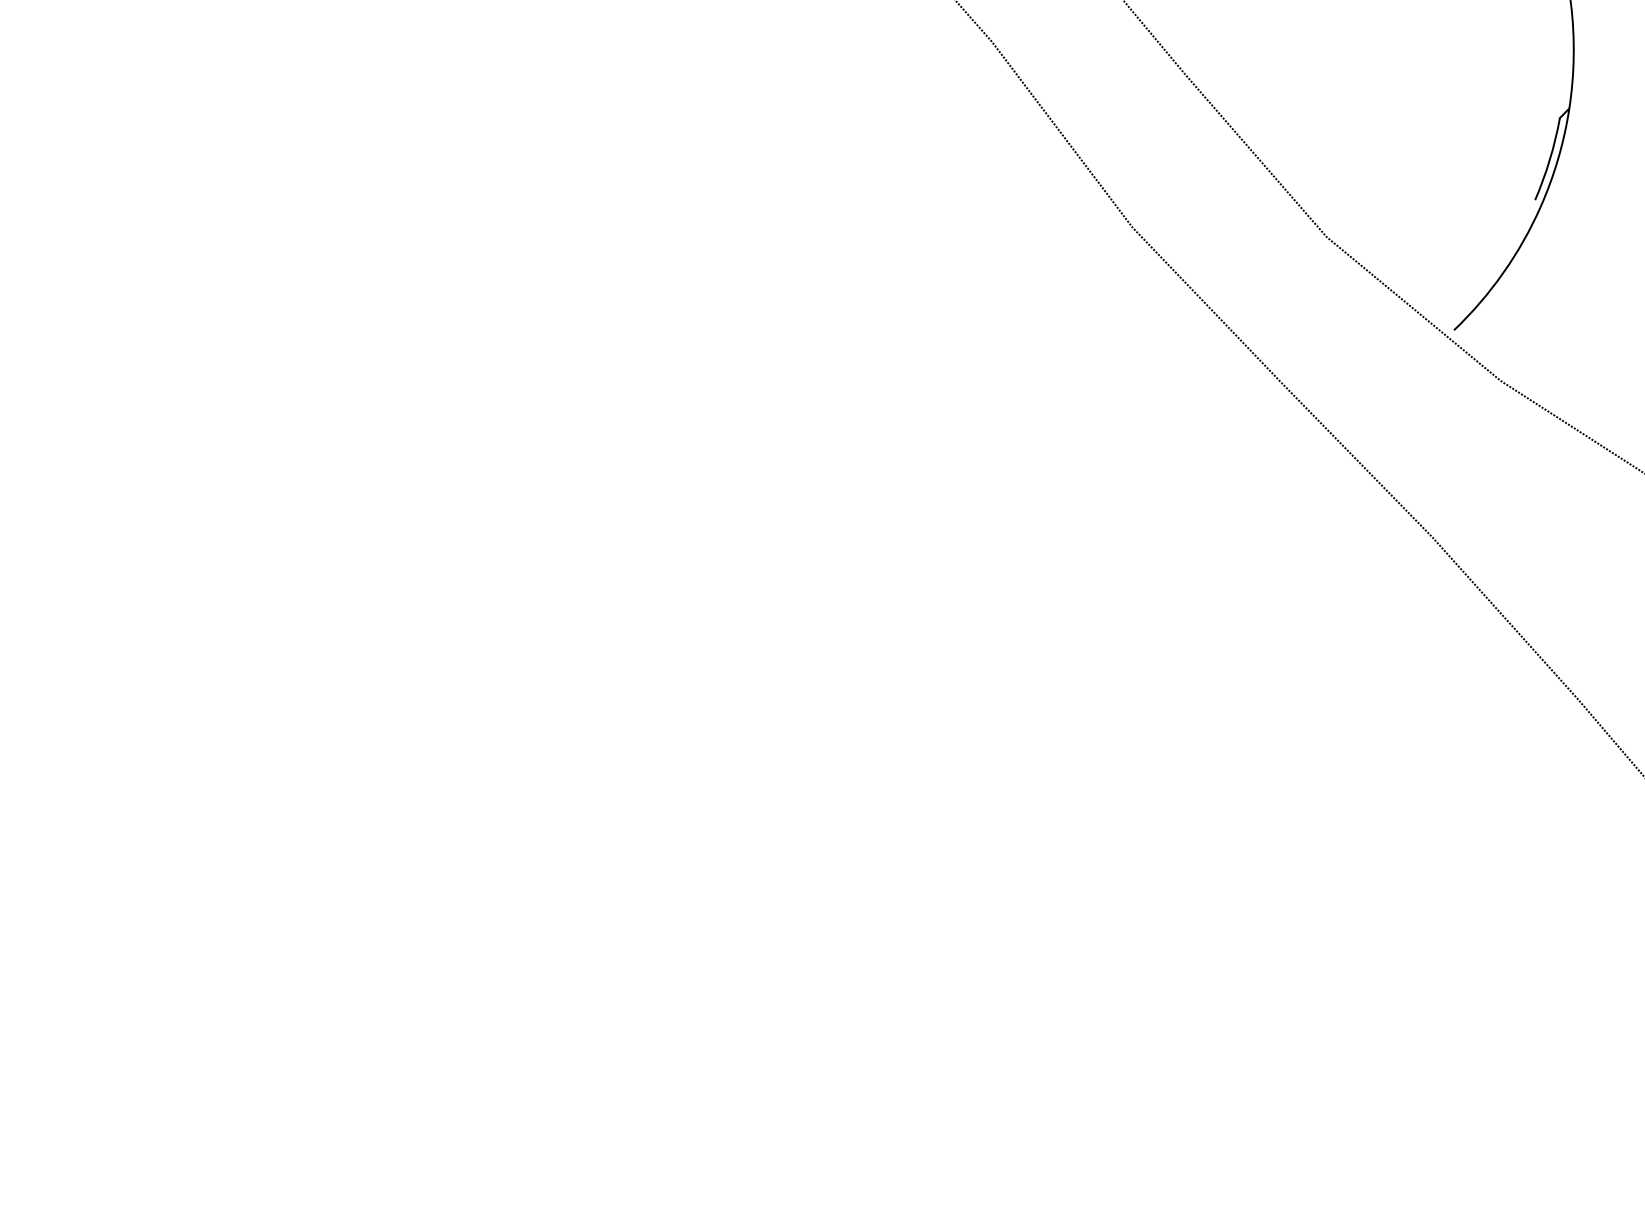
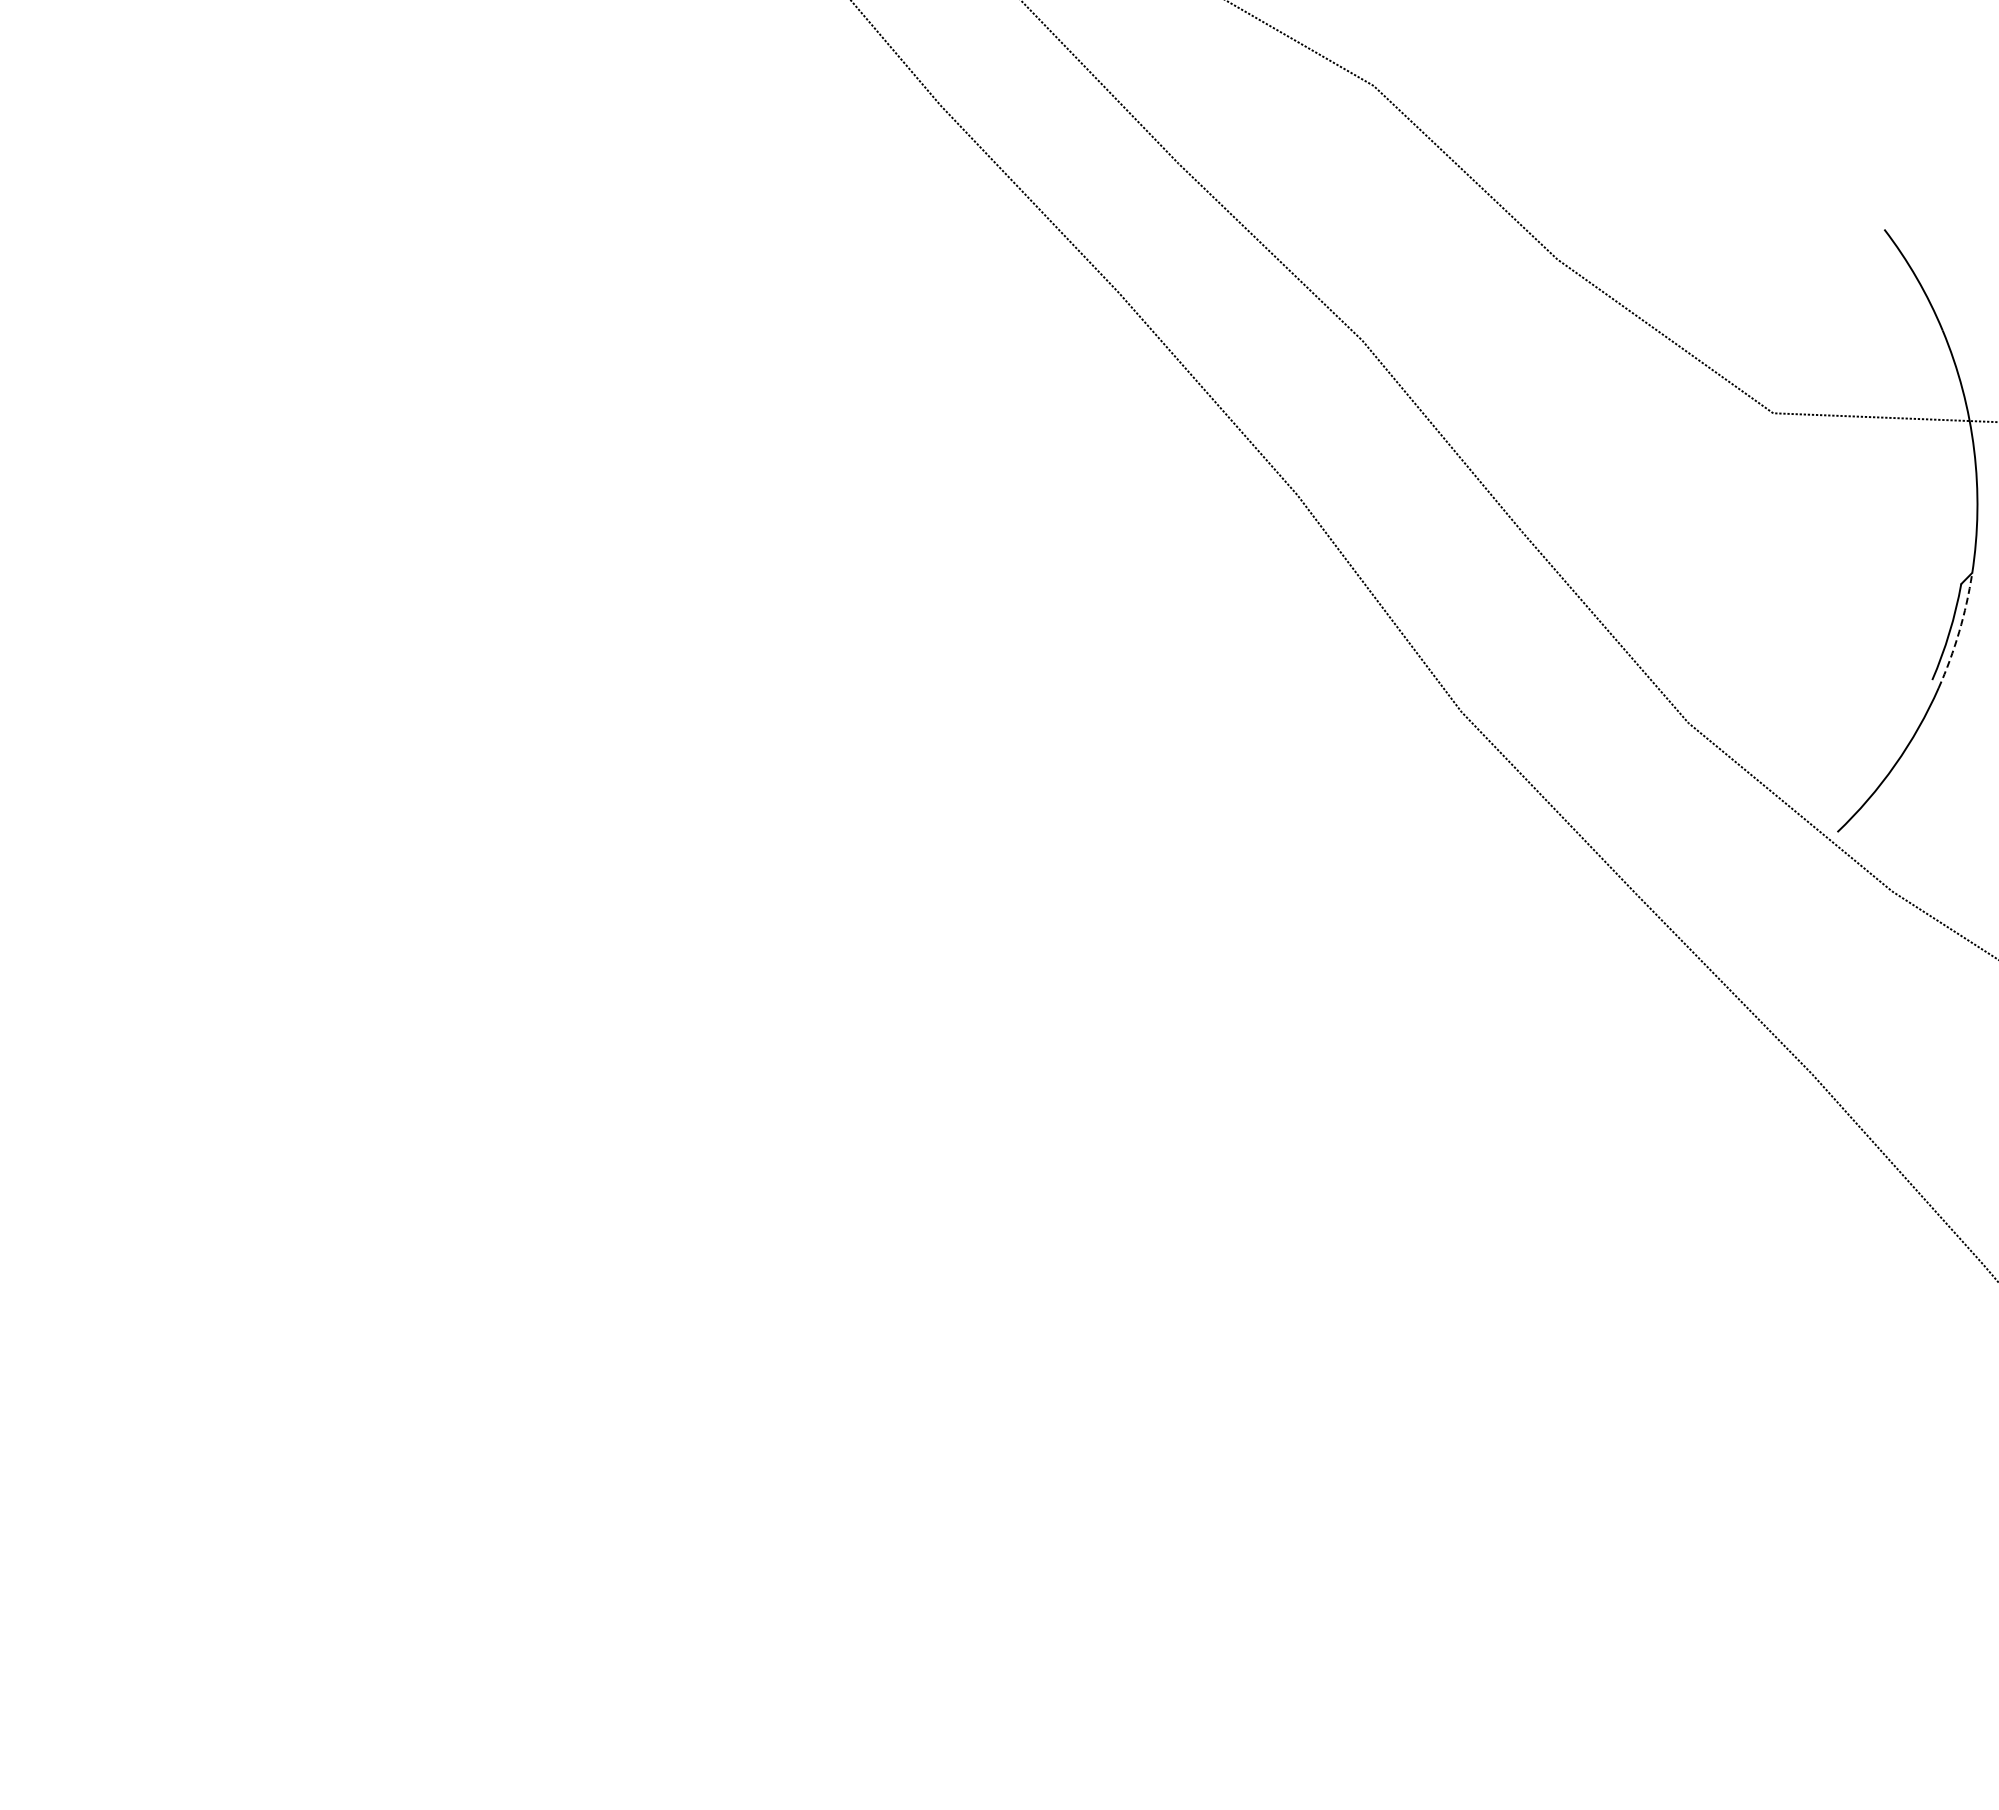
arc: (1558, 158) -> (1959, 631), solid -> dashed

